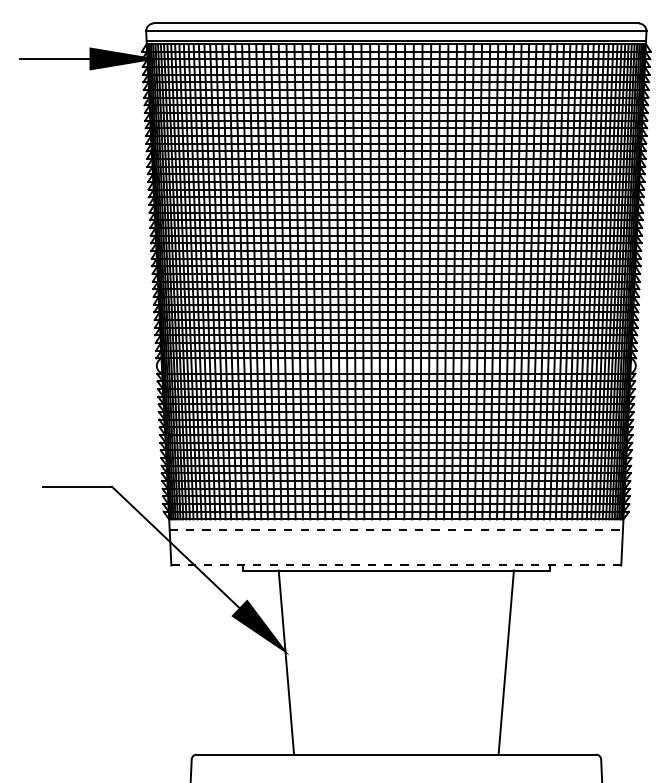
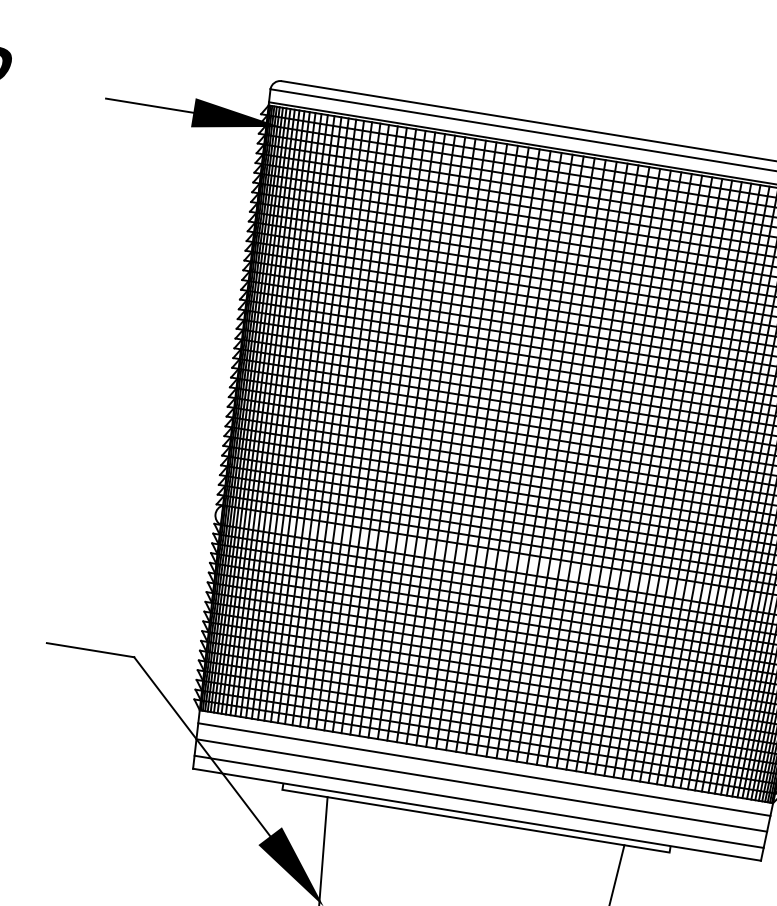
line: (396, 529) -> (484, 769), dashed -> solid
line: (396, 542) -> (481, 785), added
line: (395, 555) -> (478, 802), added
line: (396, 565) -> (477, 814), dashed -> solid

